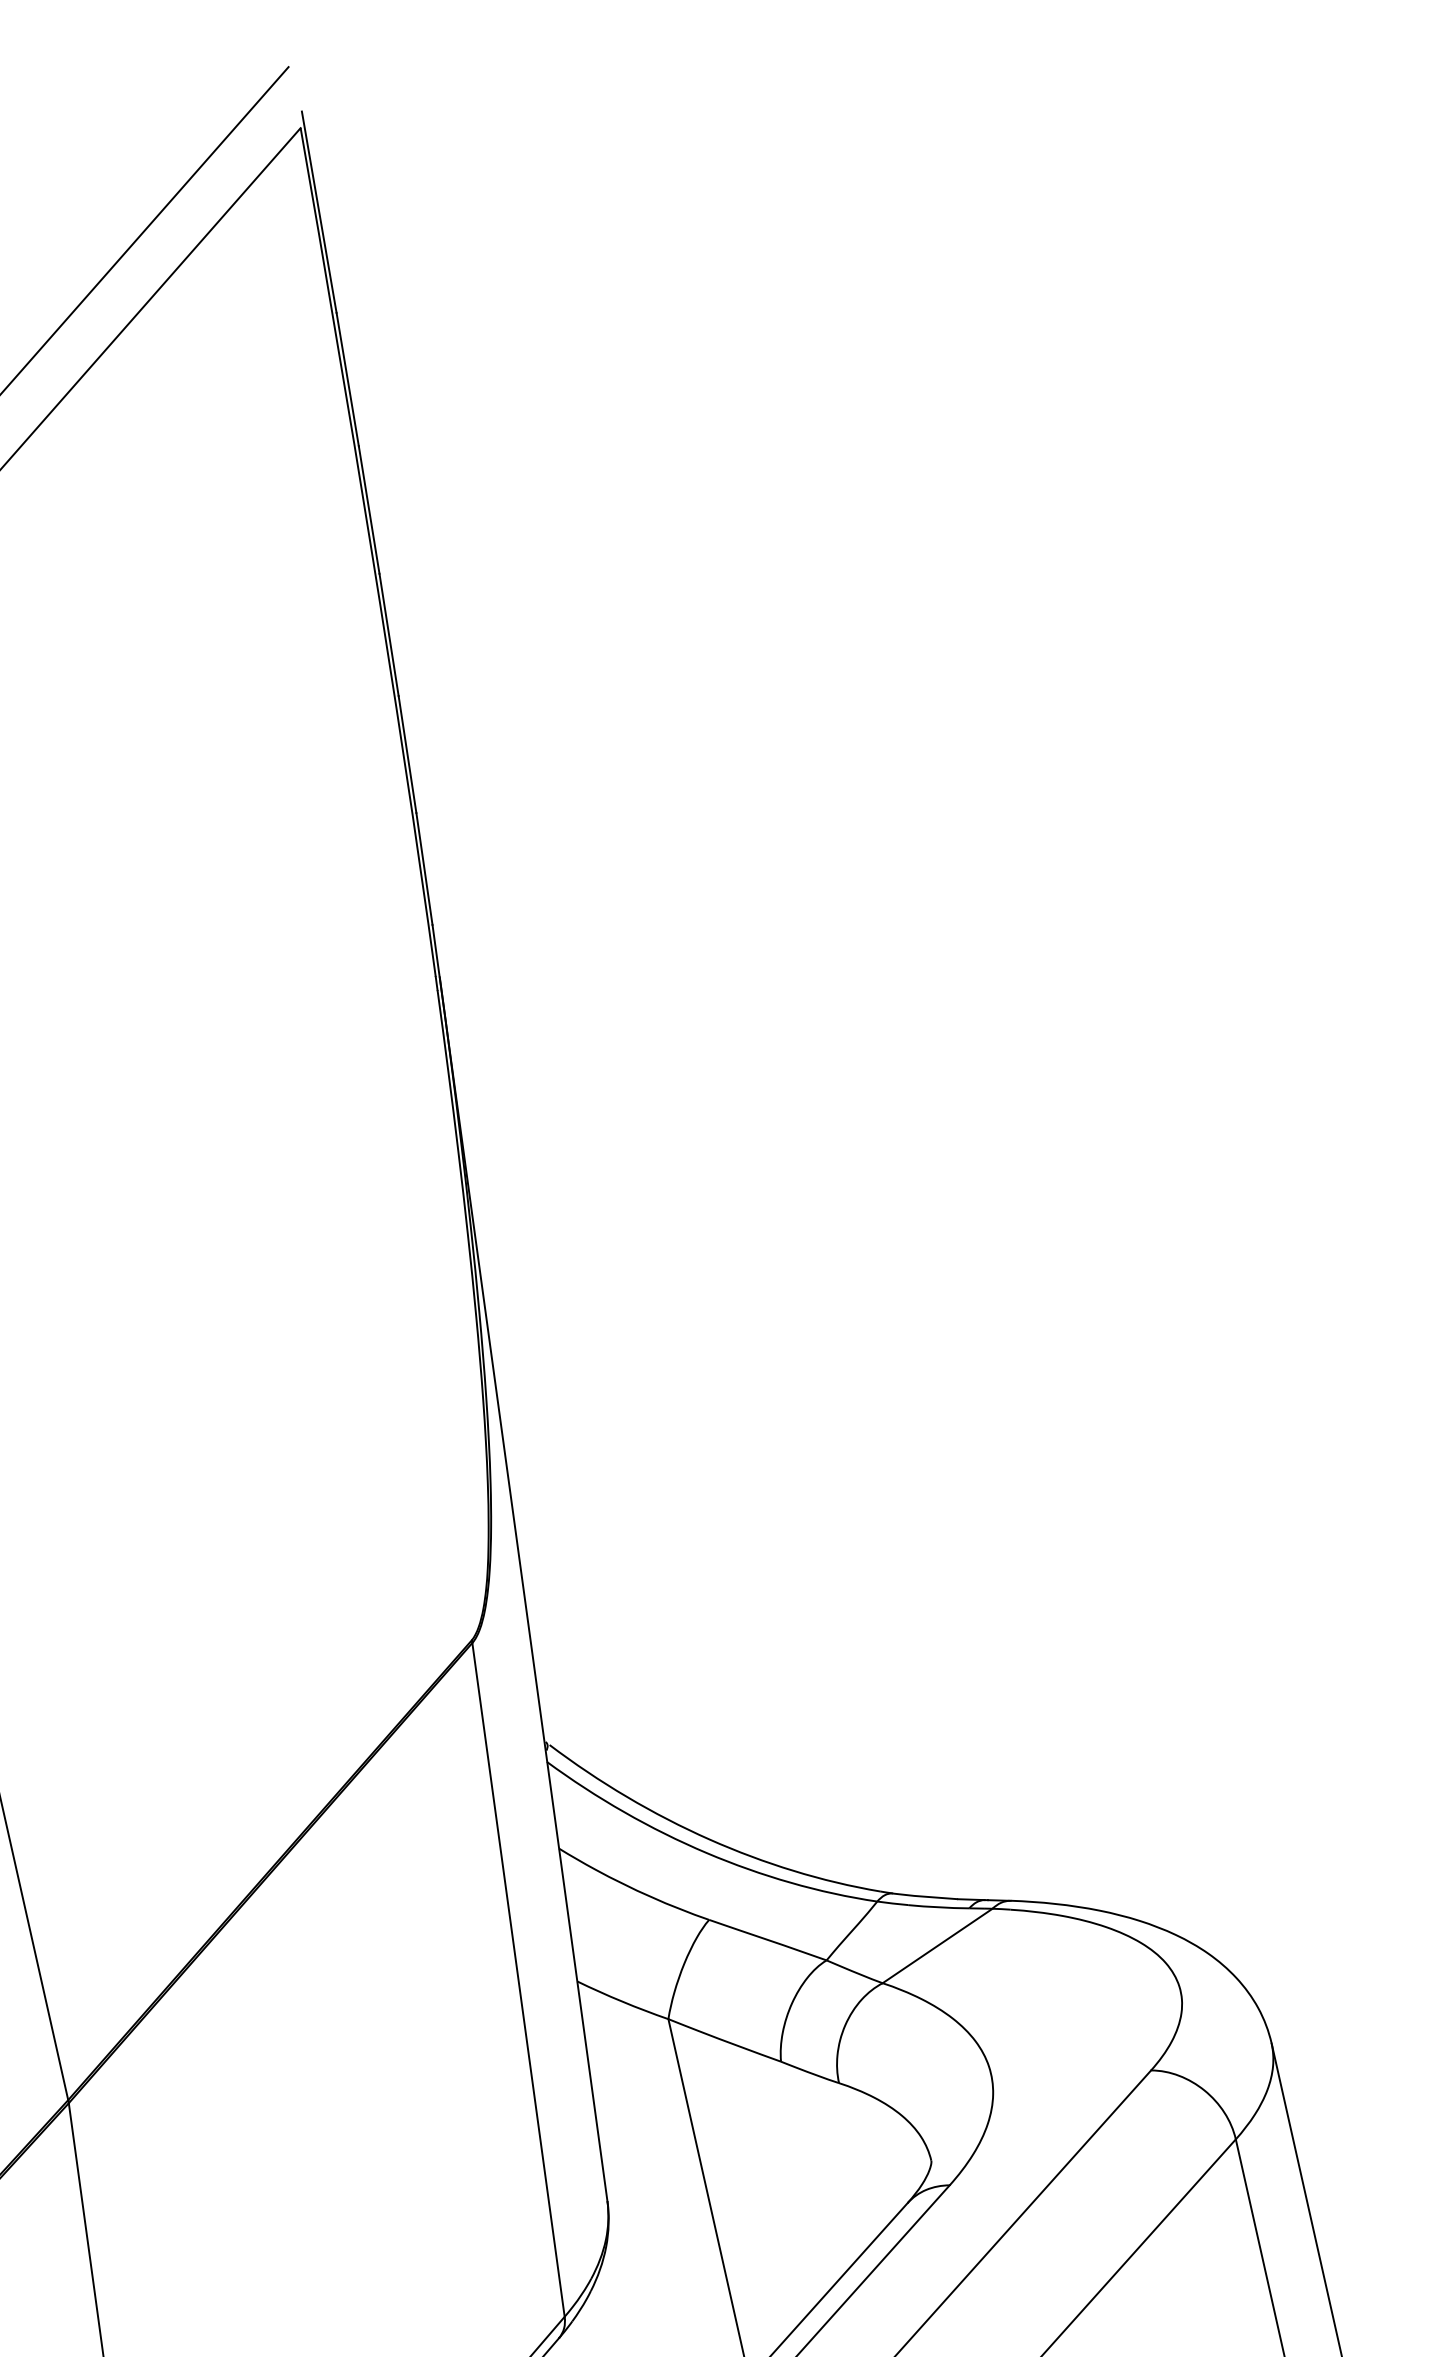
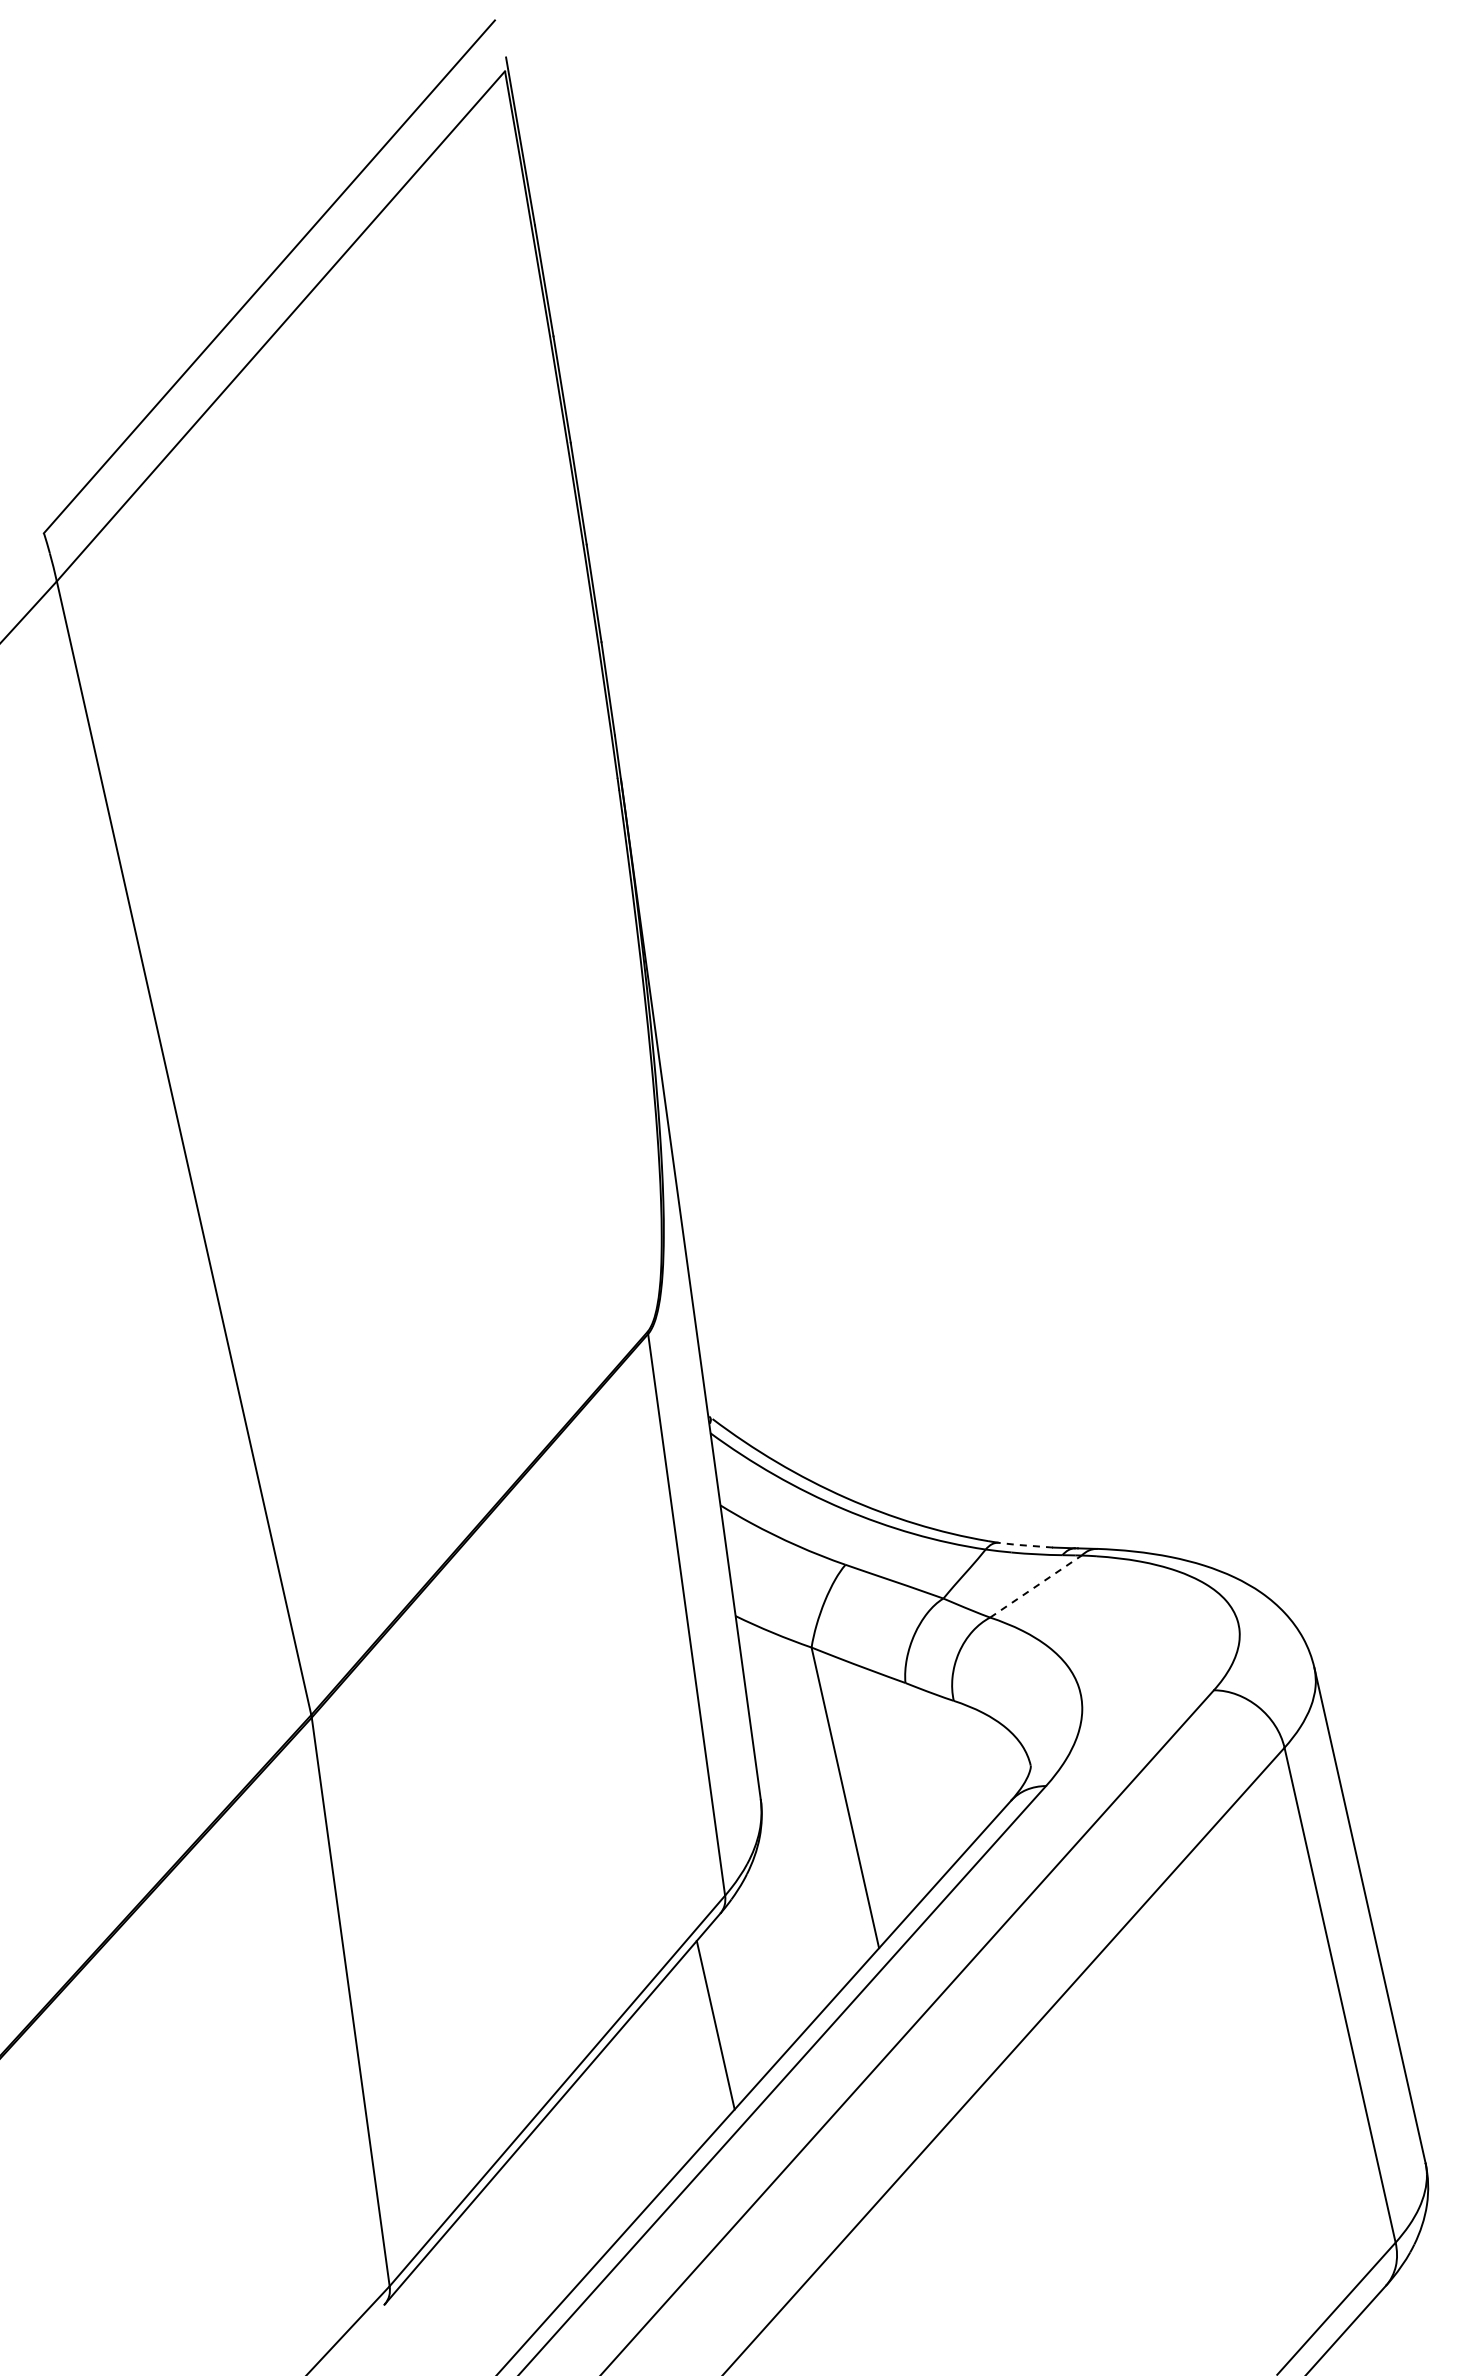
line: (925, 1896) -> (1025, 1545), solid -> dashed
line: (938, 1945) -> (1036, 1586), solid -> dashed

